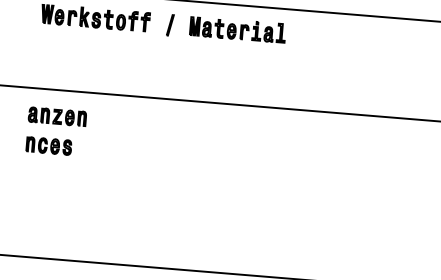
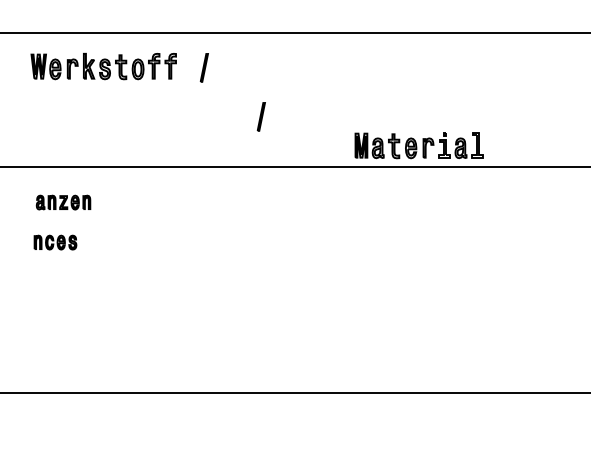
part: (237, 29) -> (418, 145), moved
line: (209, 64) -> (260, 116), added
part: (57, 116) -> (63, 202), size x0.7
part: (49, 145) -> (55, 242), size x0.7

